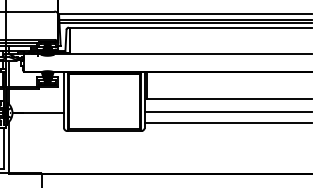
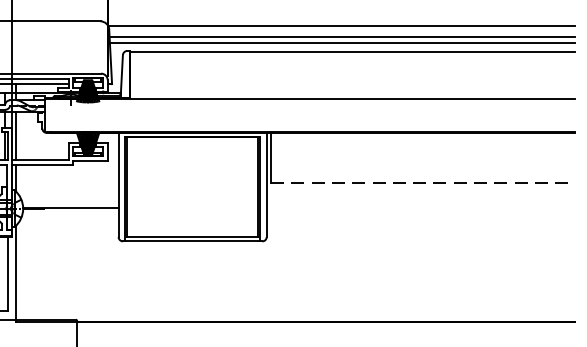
line: (229, 99) -> (423, 183), solid -> dashed
line: (227, 112) -> (419, 207), removed
line: (227, 122) -> (419, 226), removed

